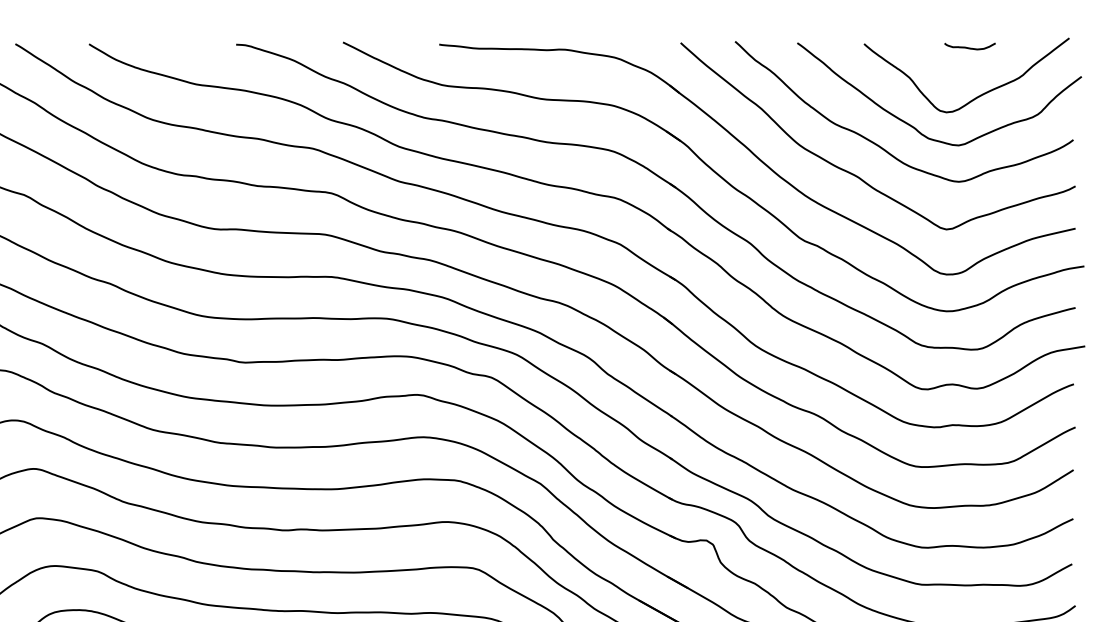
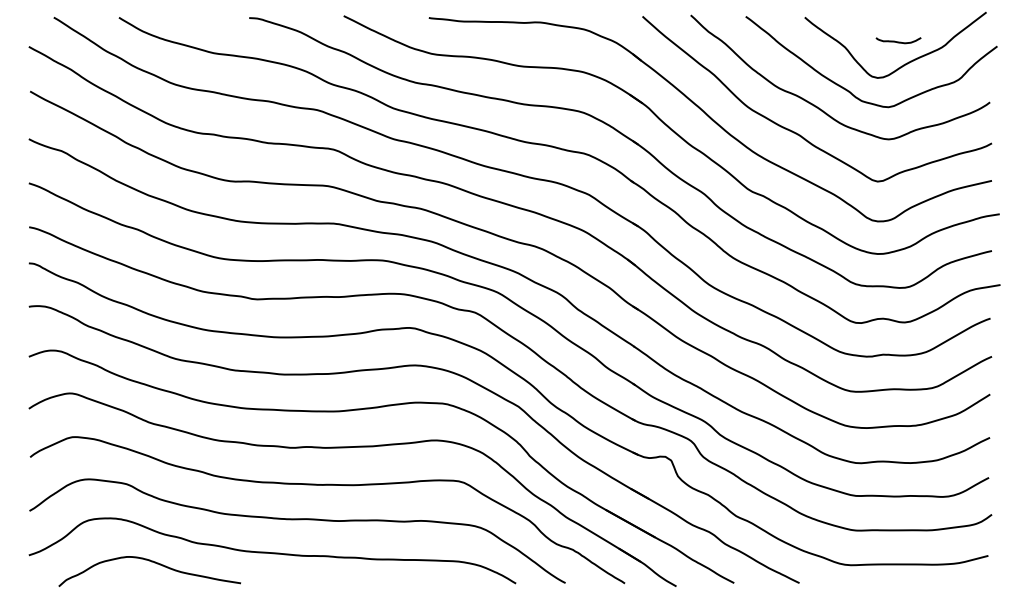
curve: (969, 47) -> (898, 41), moved

